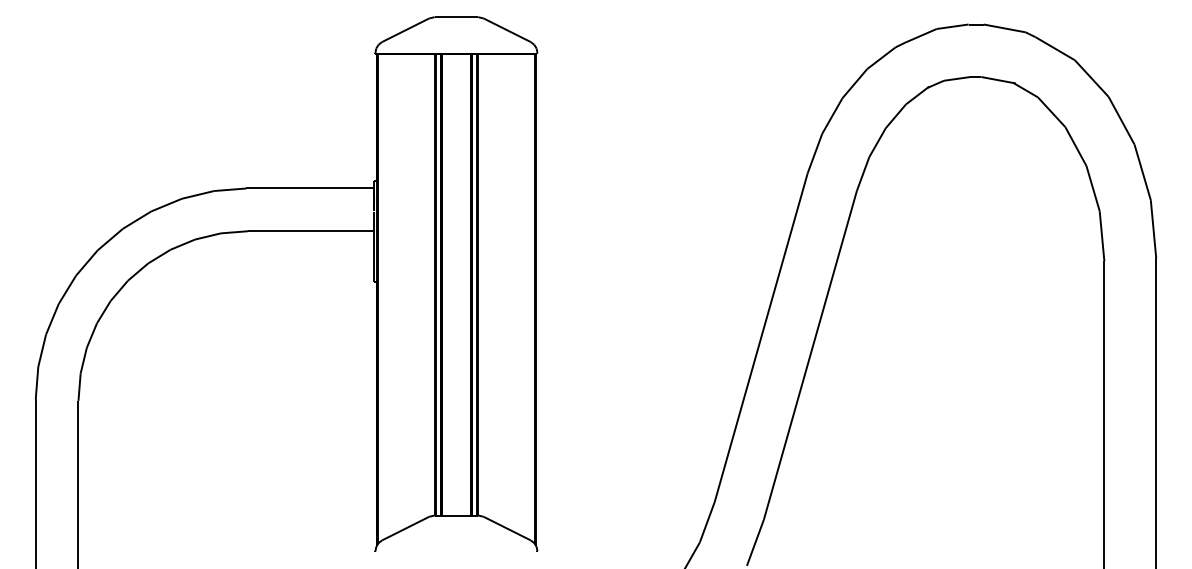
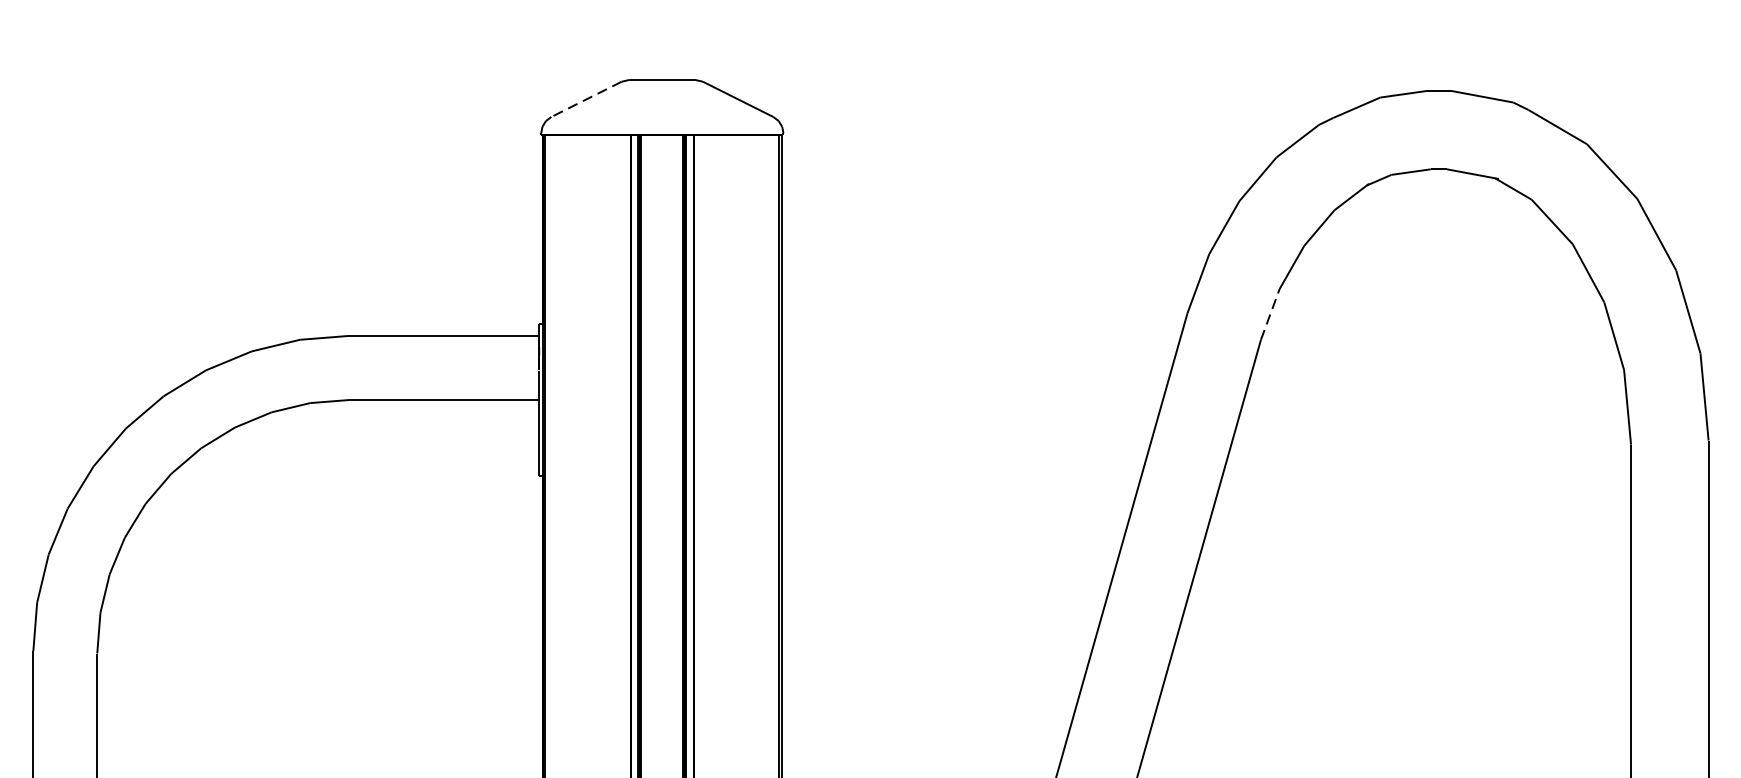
line: (405, 30) -> (586, 99), solid -> dashed
line: (863, 173) -> (1270, 313), solid -> dashed

